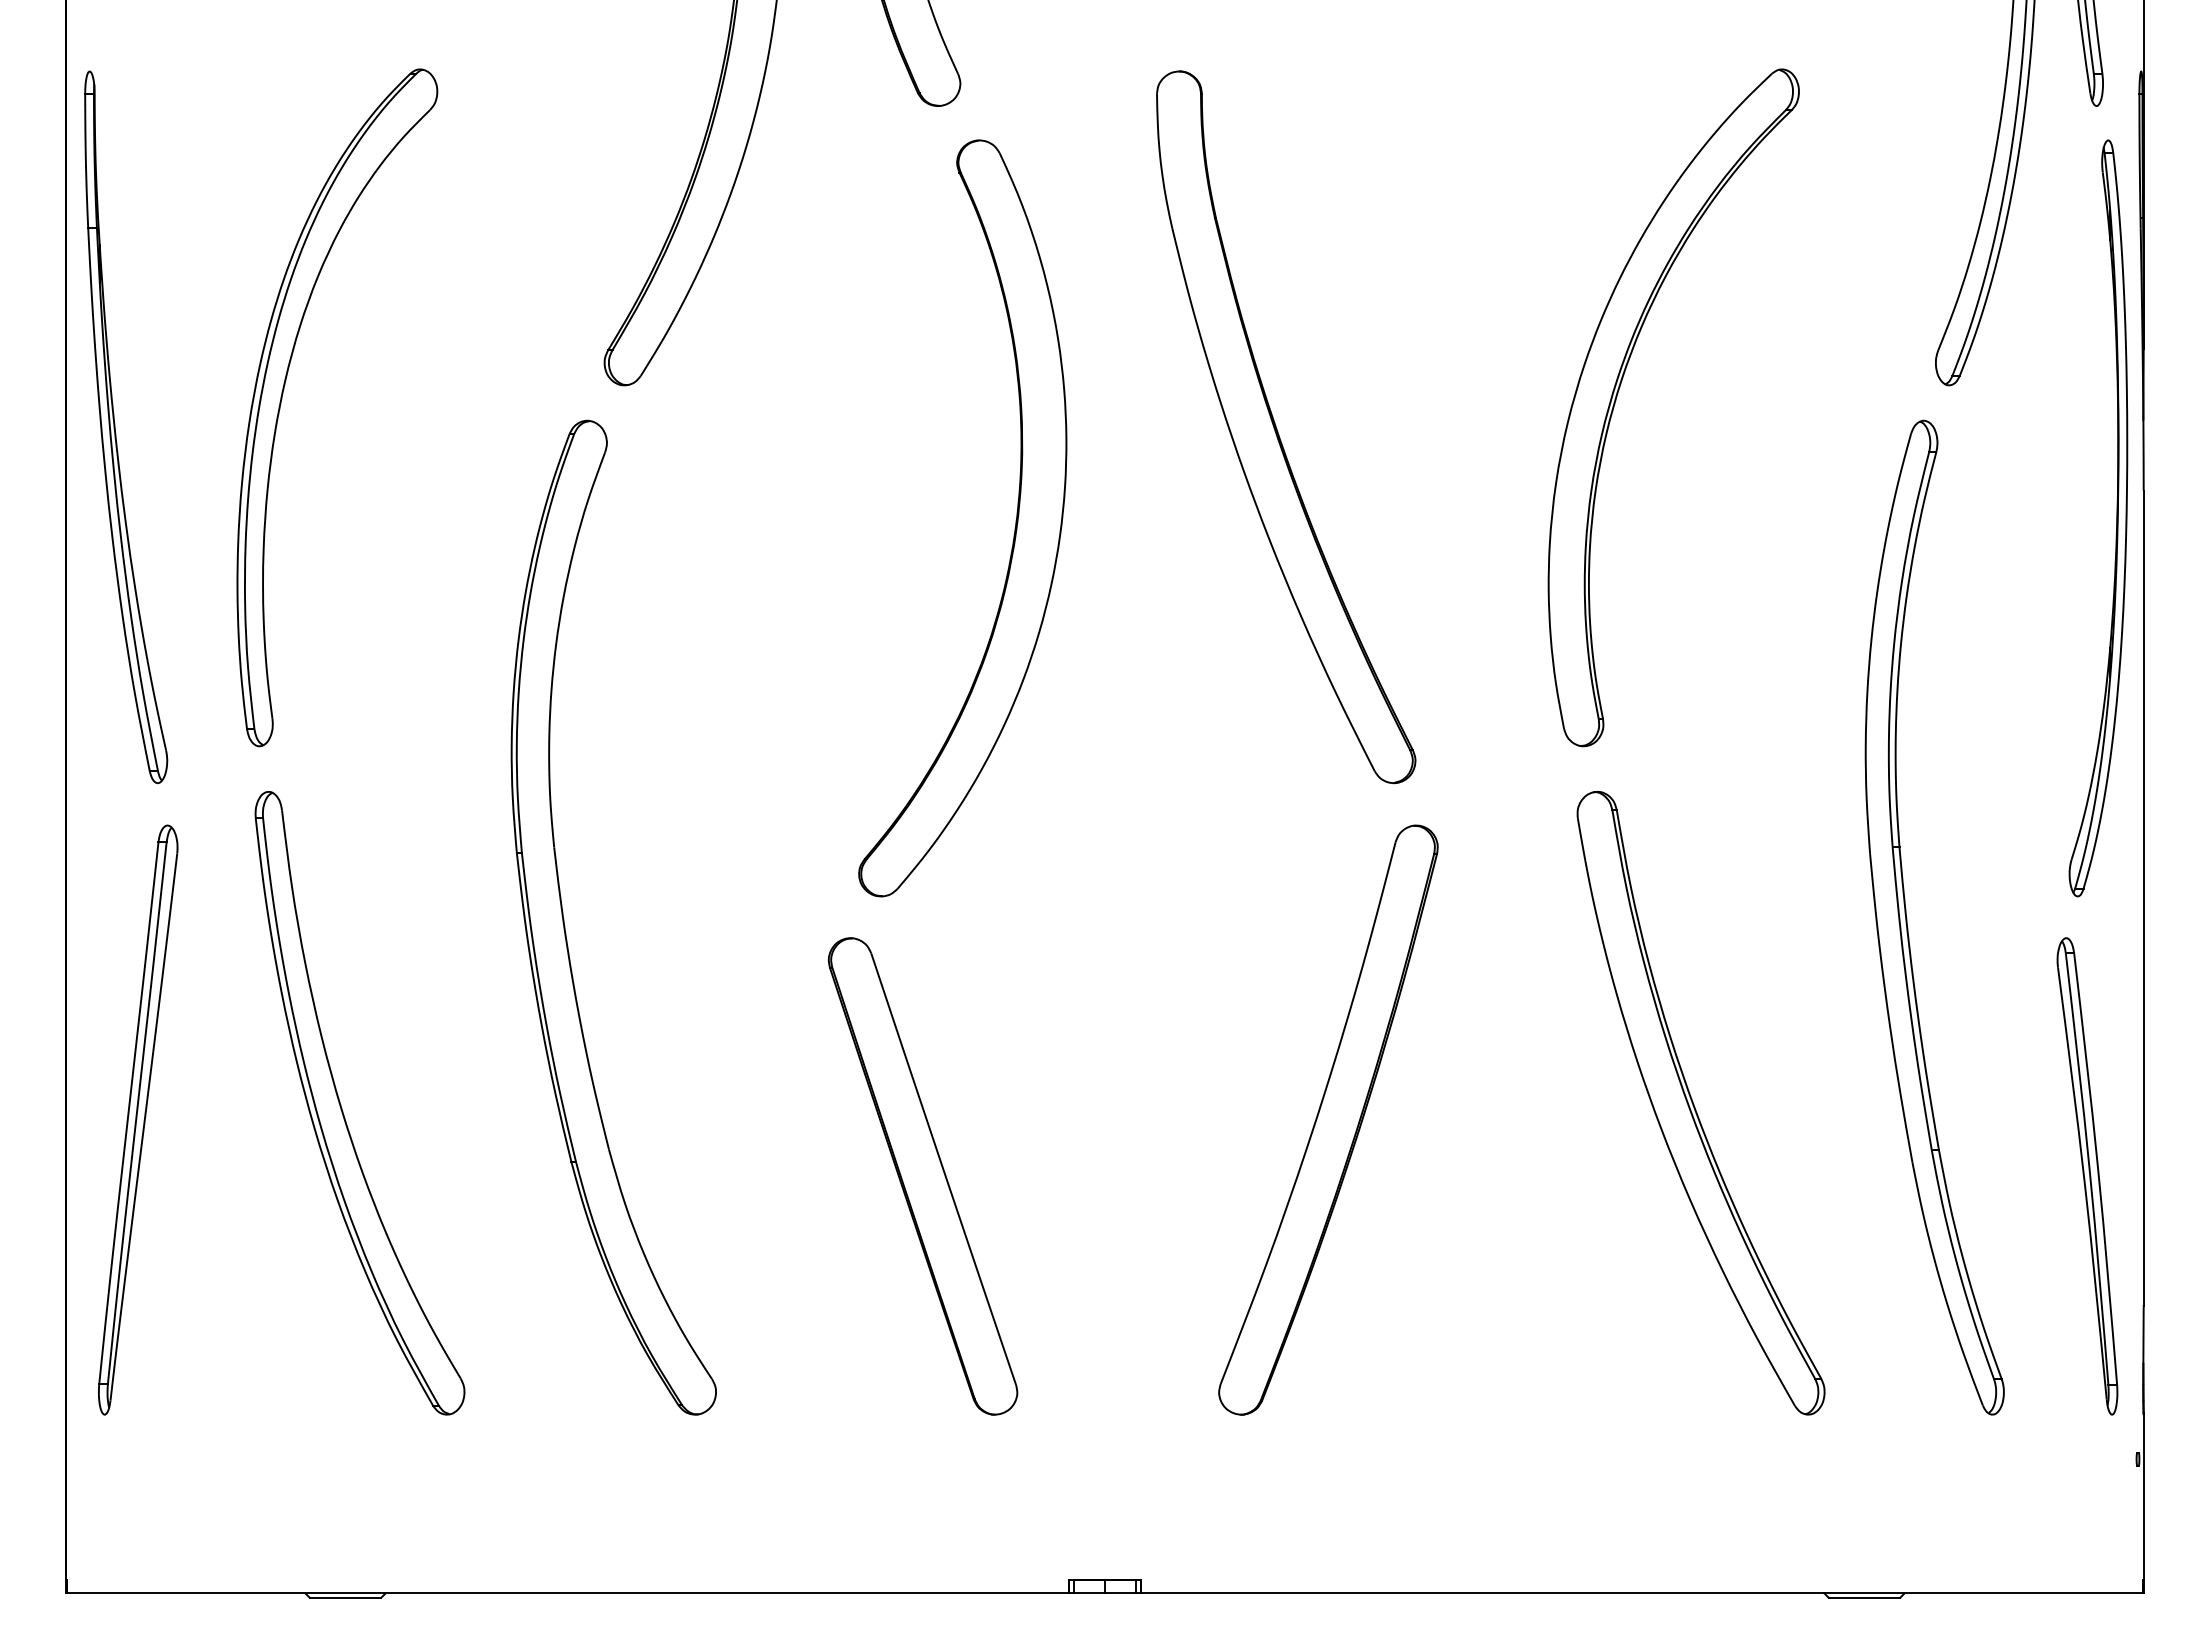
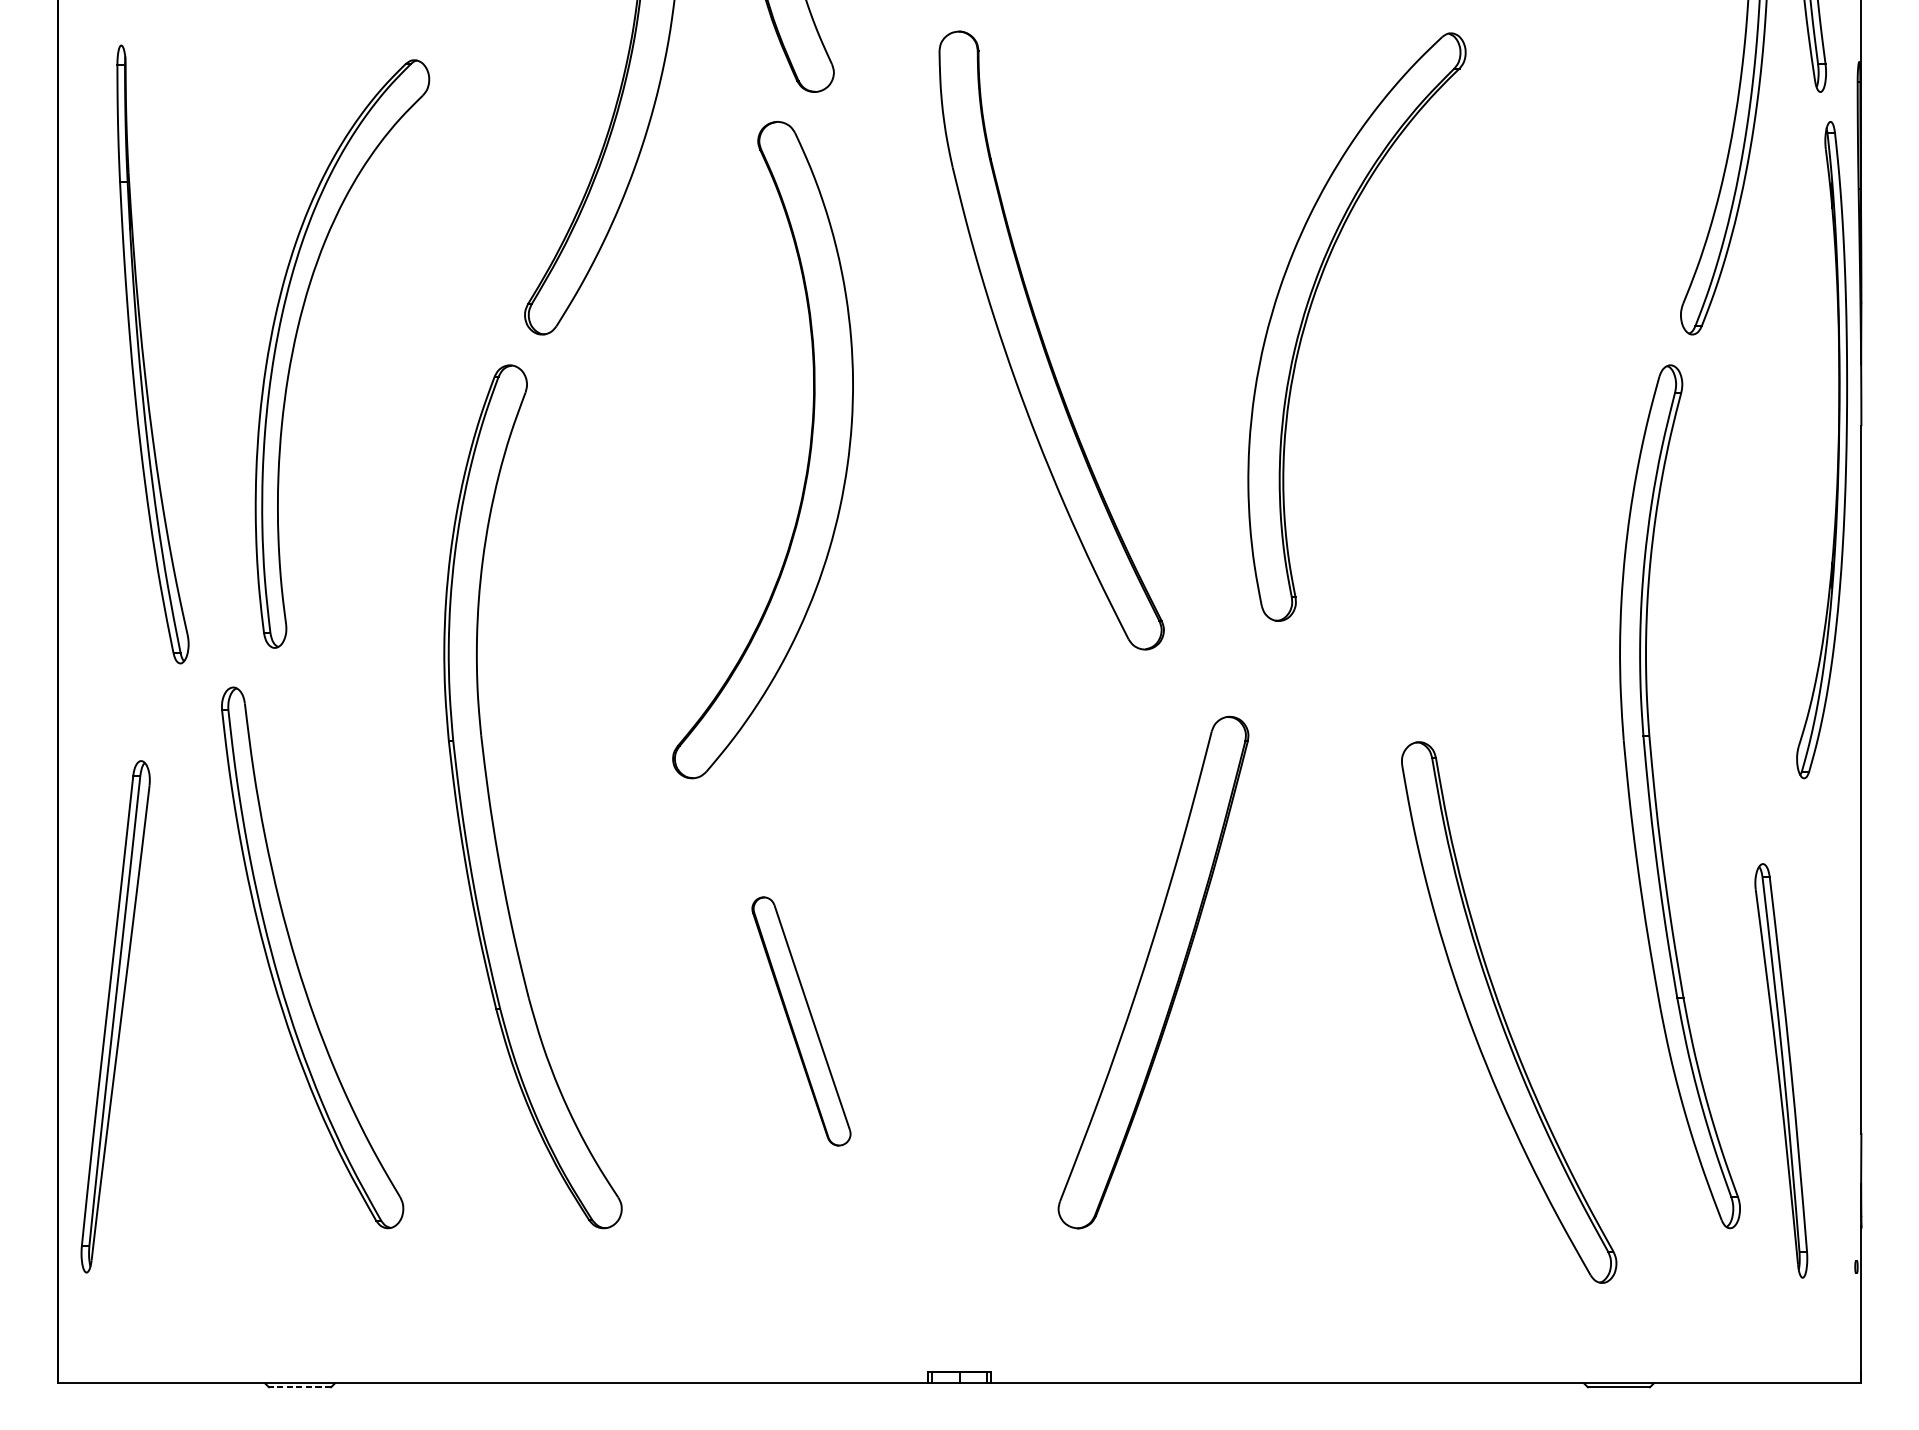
part: (1619, 390) -> (1309, 312), moved
part: (283, 394) -> (295, 342), moved
part: (115, 427) -> (143, 354), moved
part: (1278, 431) -> (1045, 344), moved
part: (1014, 528) -> (807, 458), moved
part: (1694, 1104) -> (1503, 1013), moved
part: (138, 1119) -> (115, 1016), moved
part: (922, 1176) -> (801, 1021), size x0.6
part: (2087, 1176) -> (1781, 1071), moved
line: (345, 1597) -> (300, 1387), solid -> dashed

